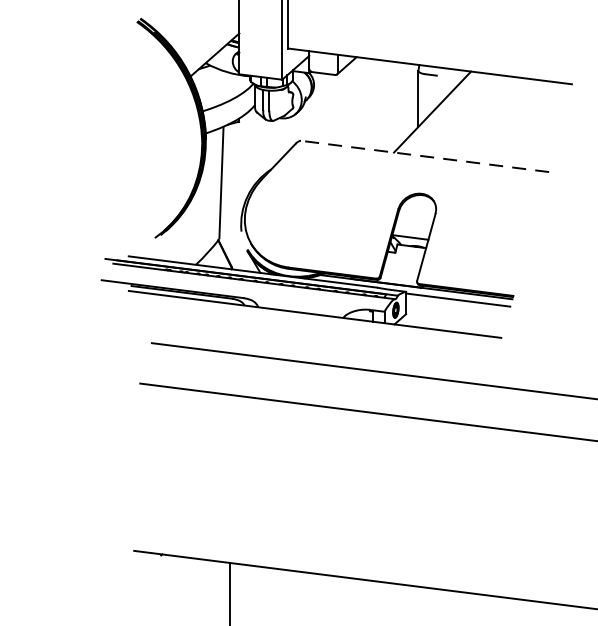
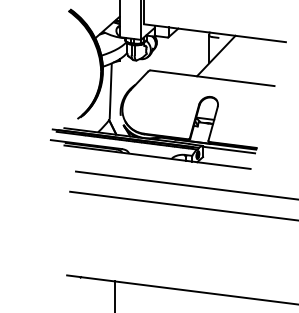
line: (425, 156) -> (212, 78), dashed -> solid

